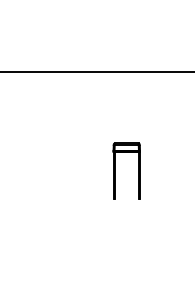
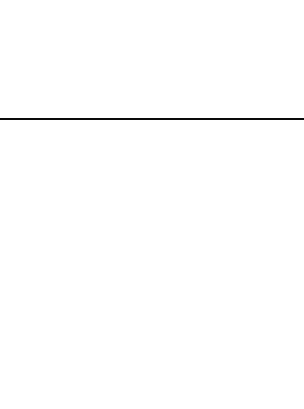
part: (115, 170) -> (186, 260), removed

